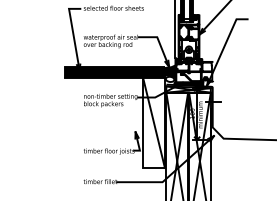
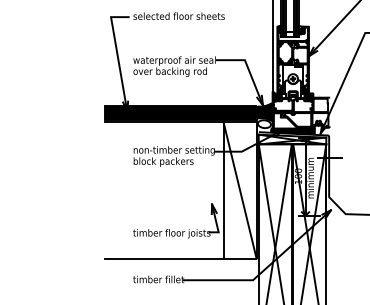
line: (103, 167) -> (163, 257), added

